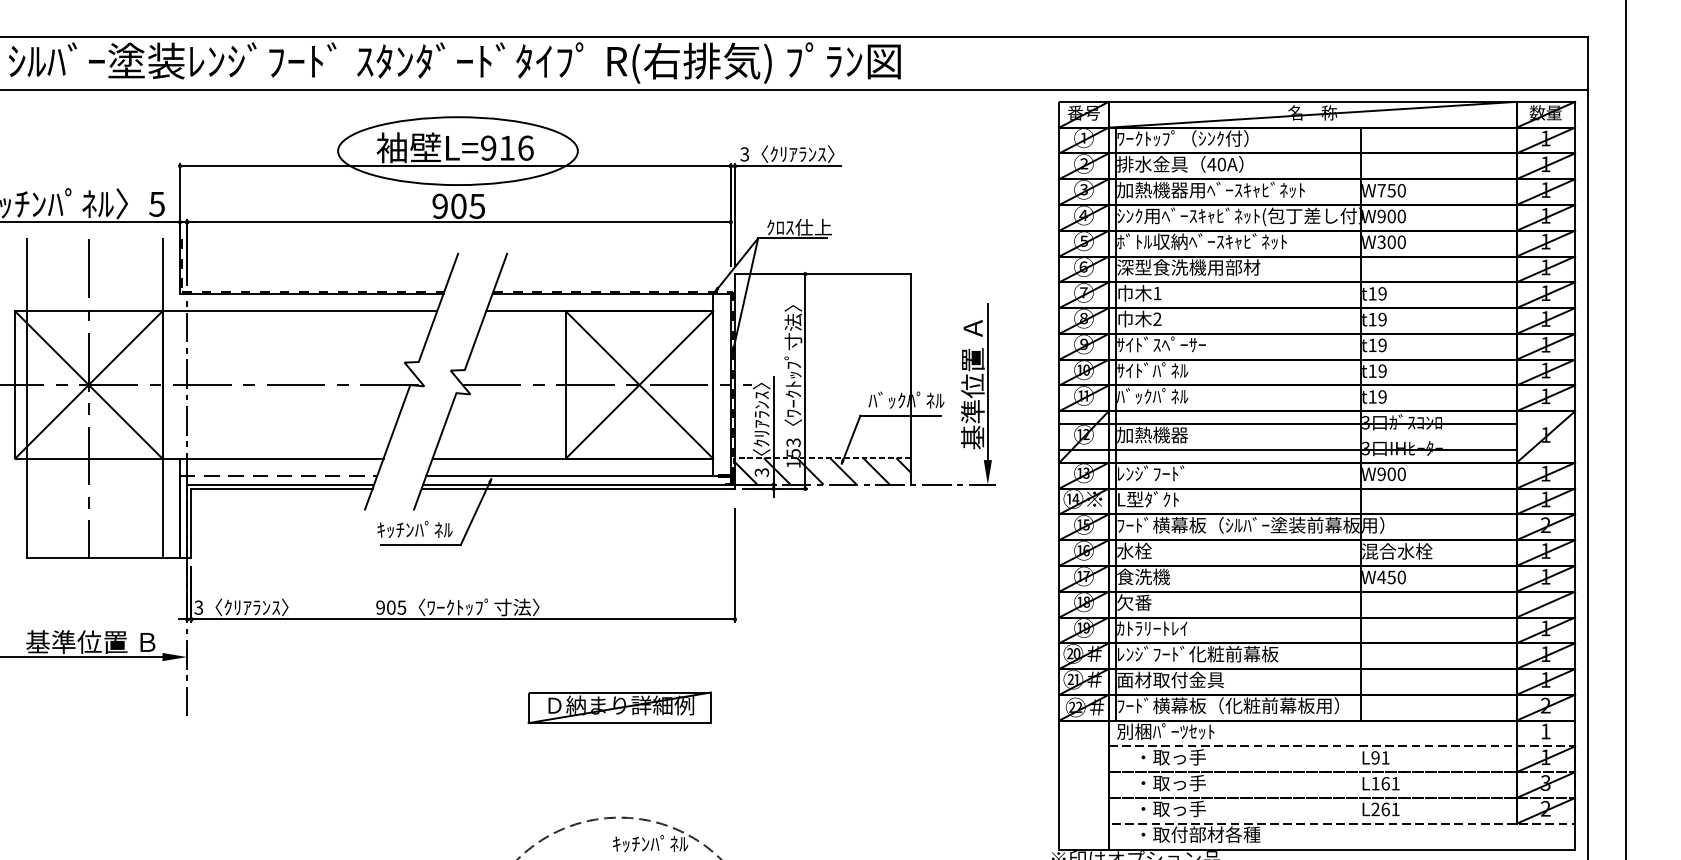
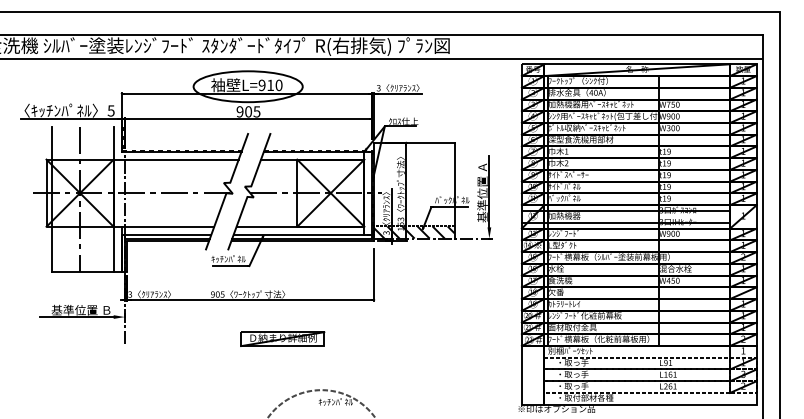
text: (524, 146) -> (278, 84), L=916 -> L=910
line: (278, 475) -> (166, 234), dashed -> solid
part: (619, 706) -> (282, 338), moved

